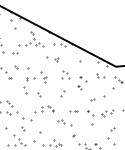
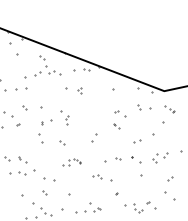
part: (15, 53) -> (21, 88), size x1.6
part: (66, 74) -> (96, 110), removed
part: (44, 109) -> (71, 162), size x0.7
part: (73, 110) -> (112, 159), size x1.6

